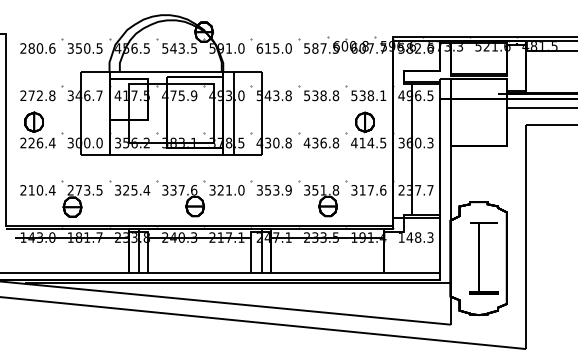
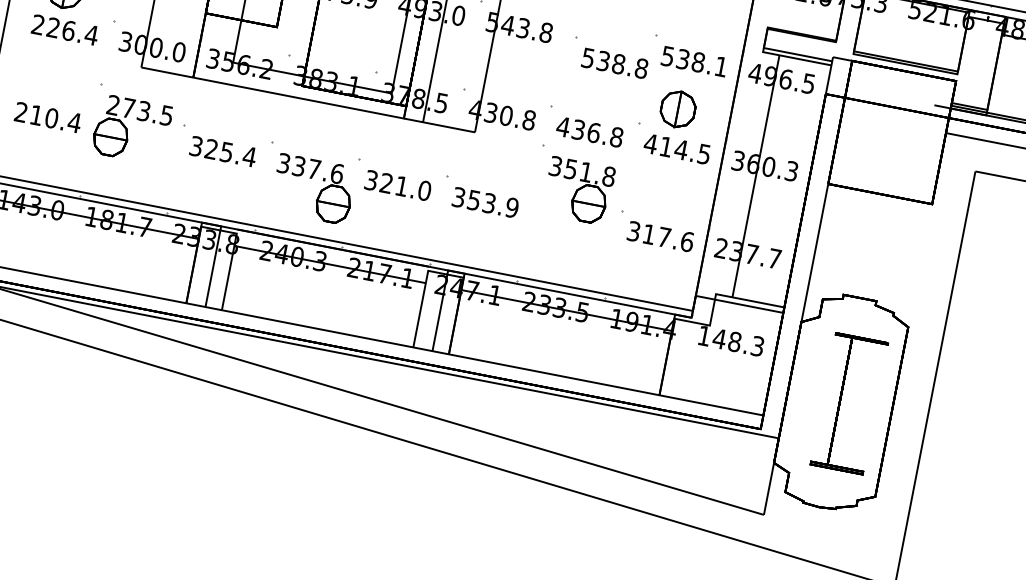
part: (318, 93) -> (610, 58), moved
part: (81, 198) -> (130, 124), moved
part: (318, 198) -> (573, 185), moved

